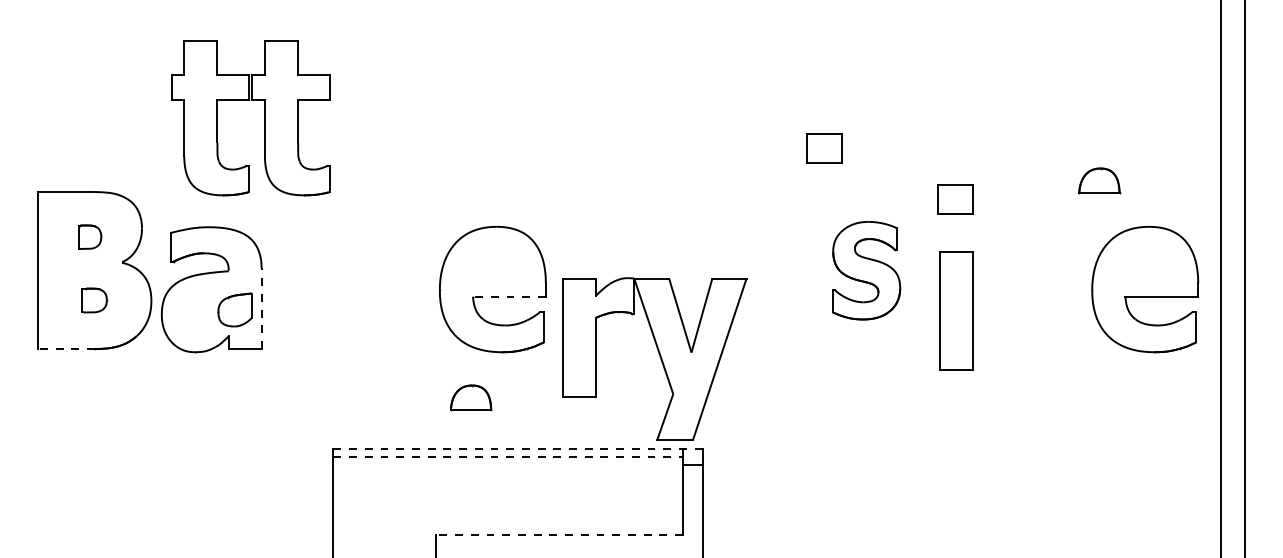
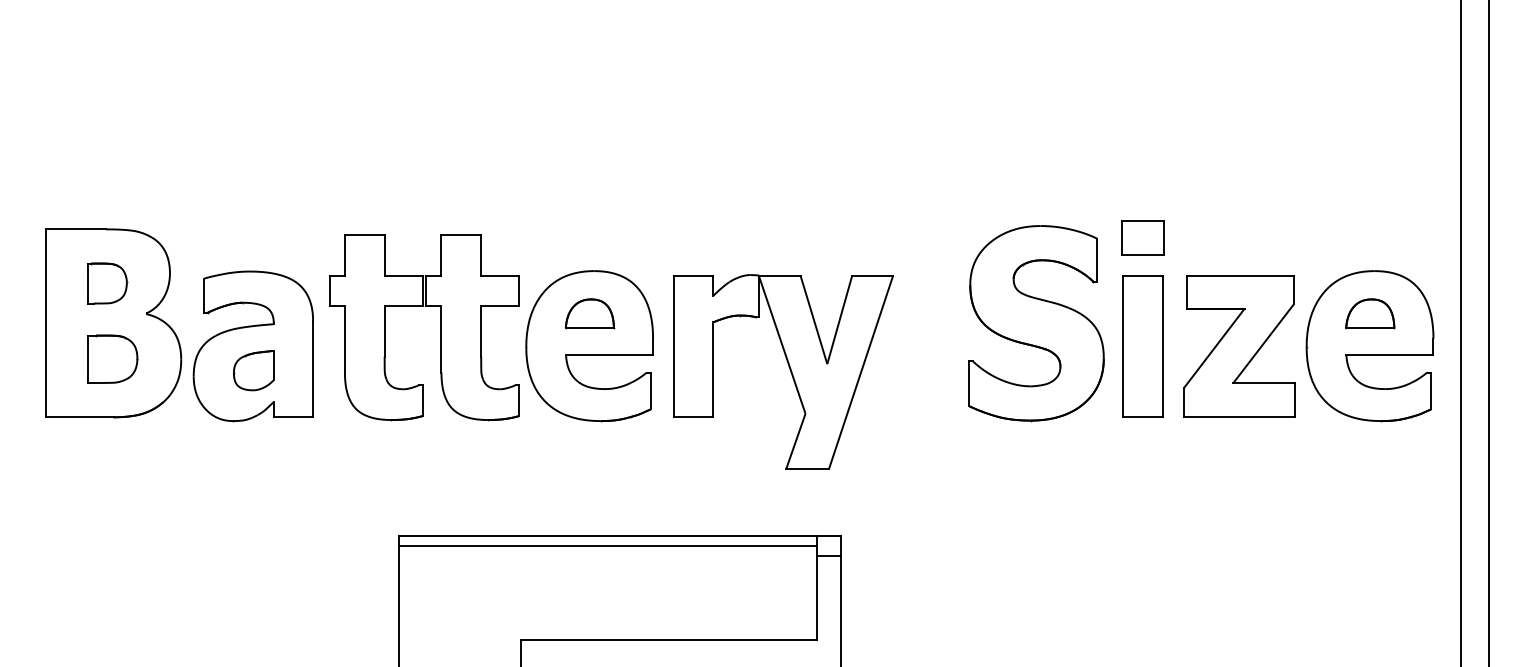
part: (264, 118) -> (440, 328), moved
part: (824, 148) -> (986, 177), removed
part: (1099, 180) -> (1370, 313), moved
part: (90, 236) -> (108, 282), size x1.43
part: (866, 270) -> (1036, 323), size x1.67
part: (1036, 289) -> (1239, 346), added
line: (508, 296) -> (608, 354), dashed -> solid
part: (94, 300) -> (113, 359), size x1.67
line: (261, 308) -> (312, 368), dashed -> solid
part: (234, 309) -> (253, 369), moved
part: (956, 310) -> (1143, 346), moved
line: (66, 349) -> (79, 417), dashed -> solid
part: (654, 358) -> (783, 371), moved
part: (471, 397) -> (590, 313), moved
line: (518, 448) -> (620, 536), dashed -> solid
line: (508, 456) -> (608, 545), dashed -> solid
line: (559, 535) -> (669, 640), dashed -> solid

